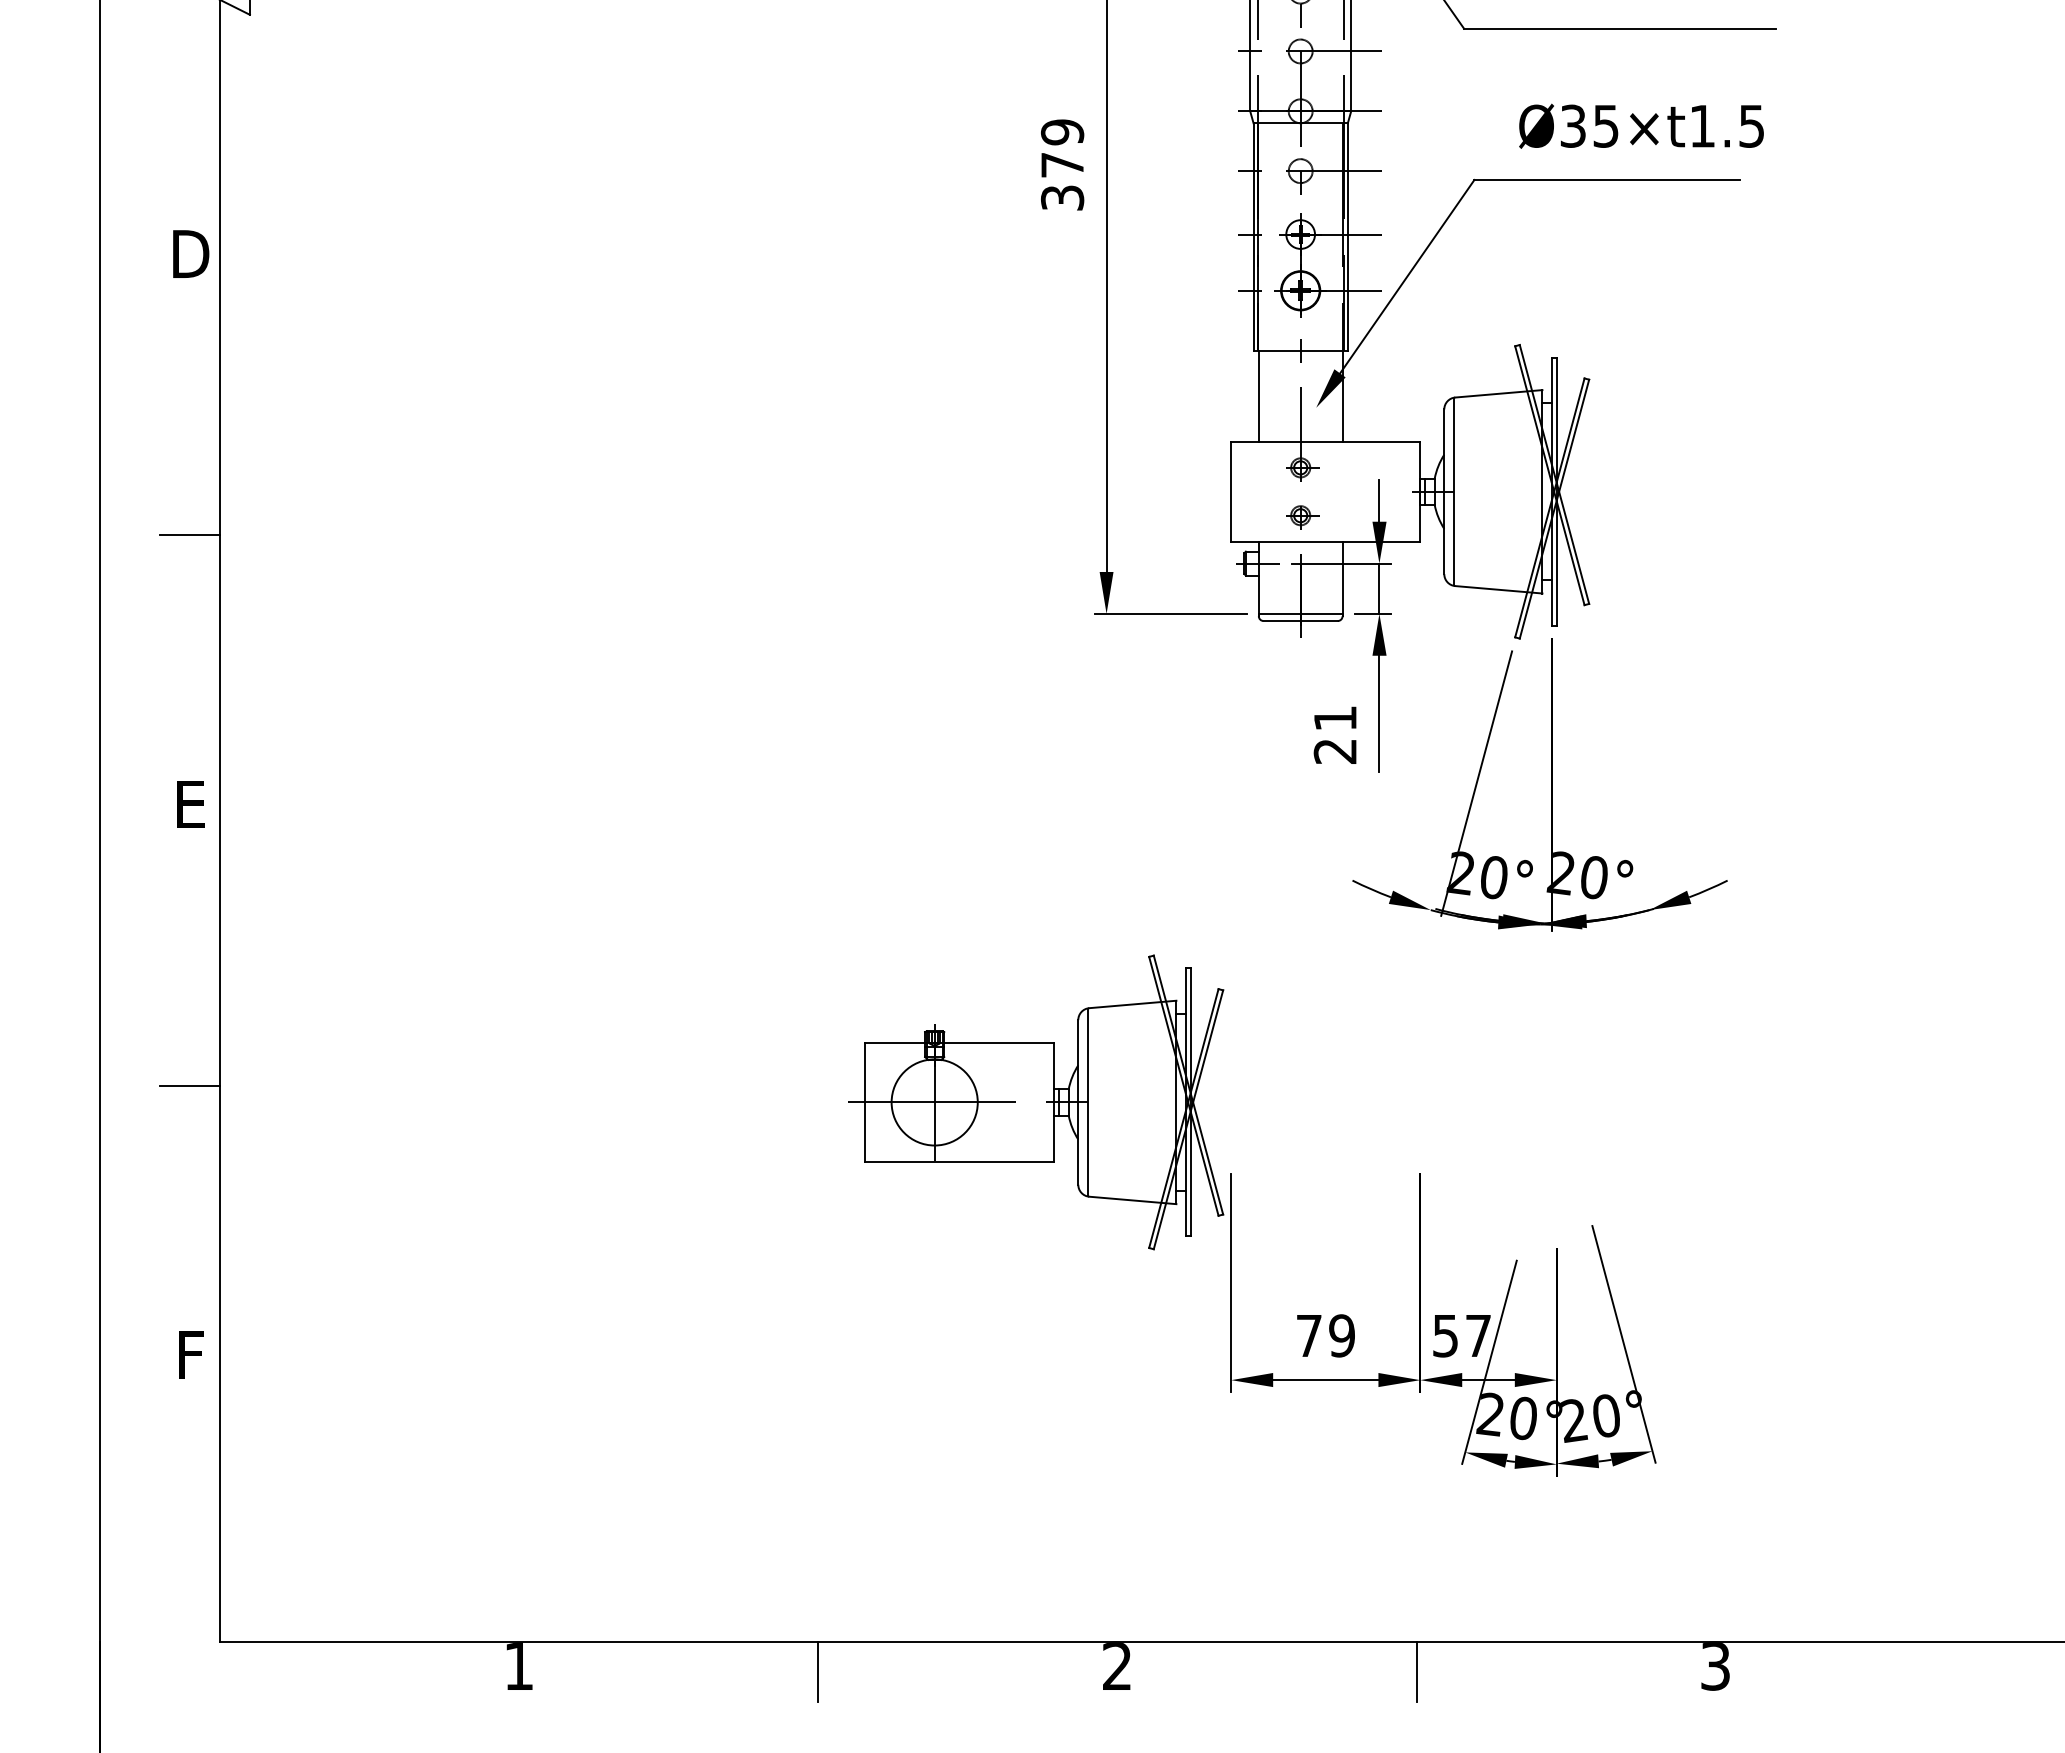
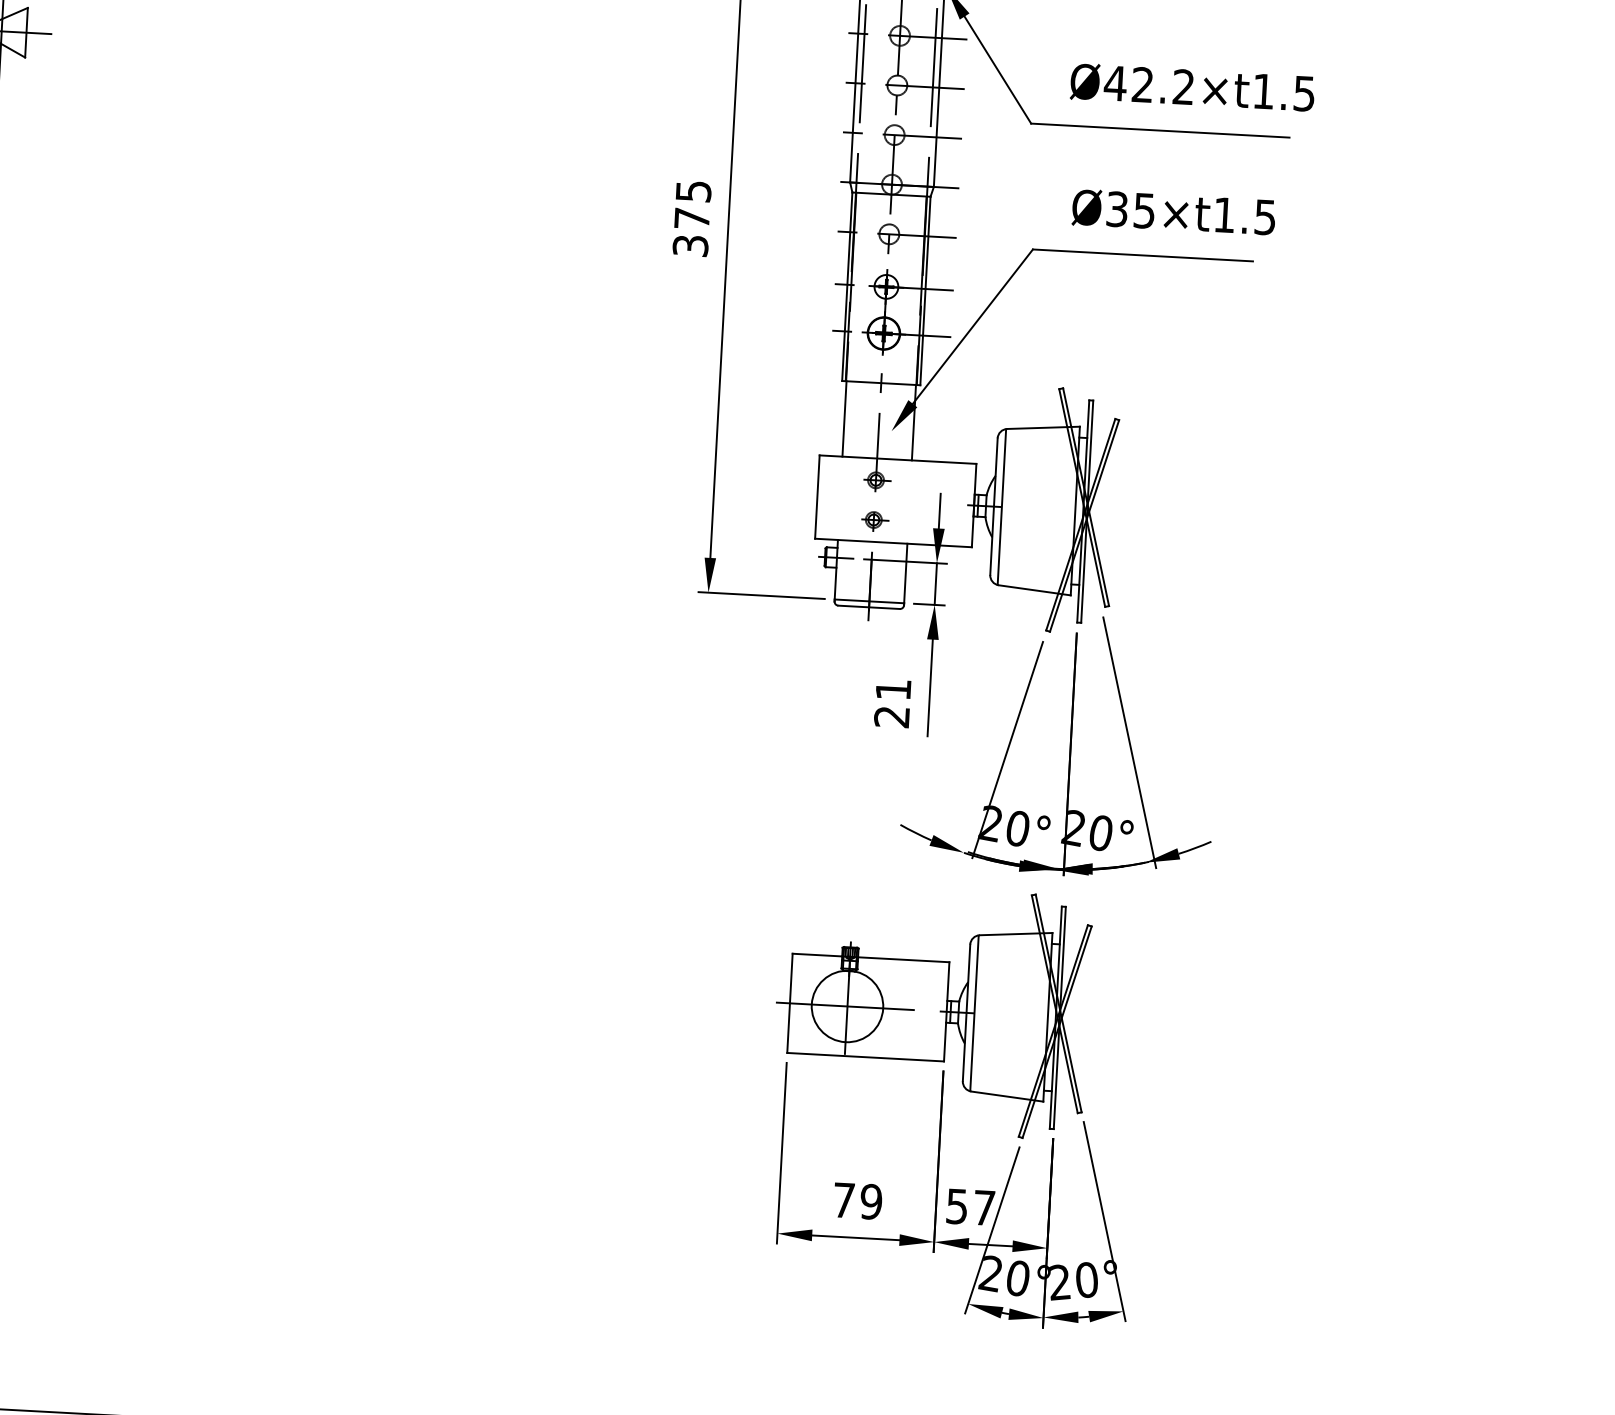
text: (1062, 132) -> (693, 191), 379 -> 375
line: (1622, 766) -> (1129, 742), added
part: (1036, 1102) -> (931, 1011), moved

